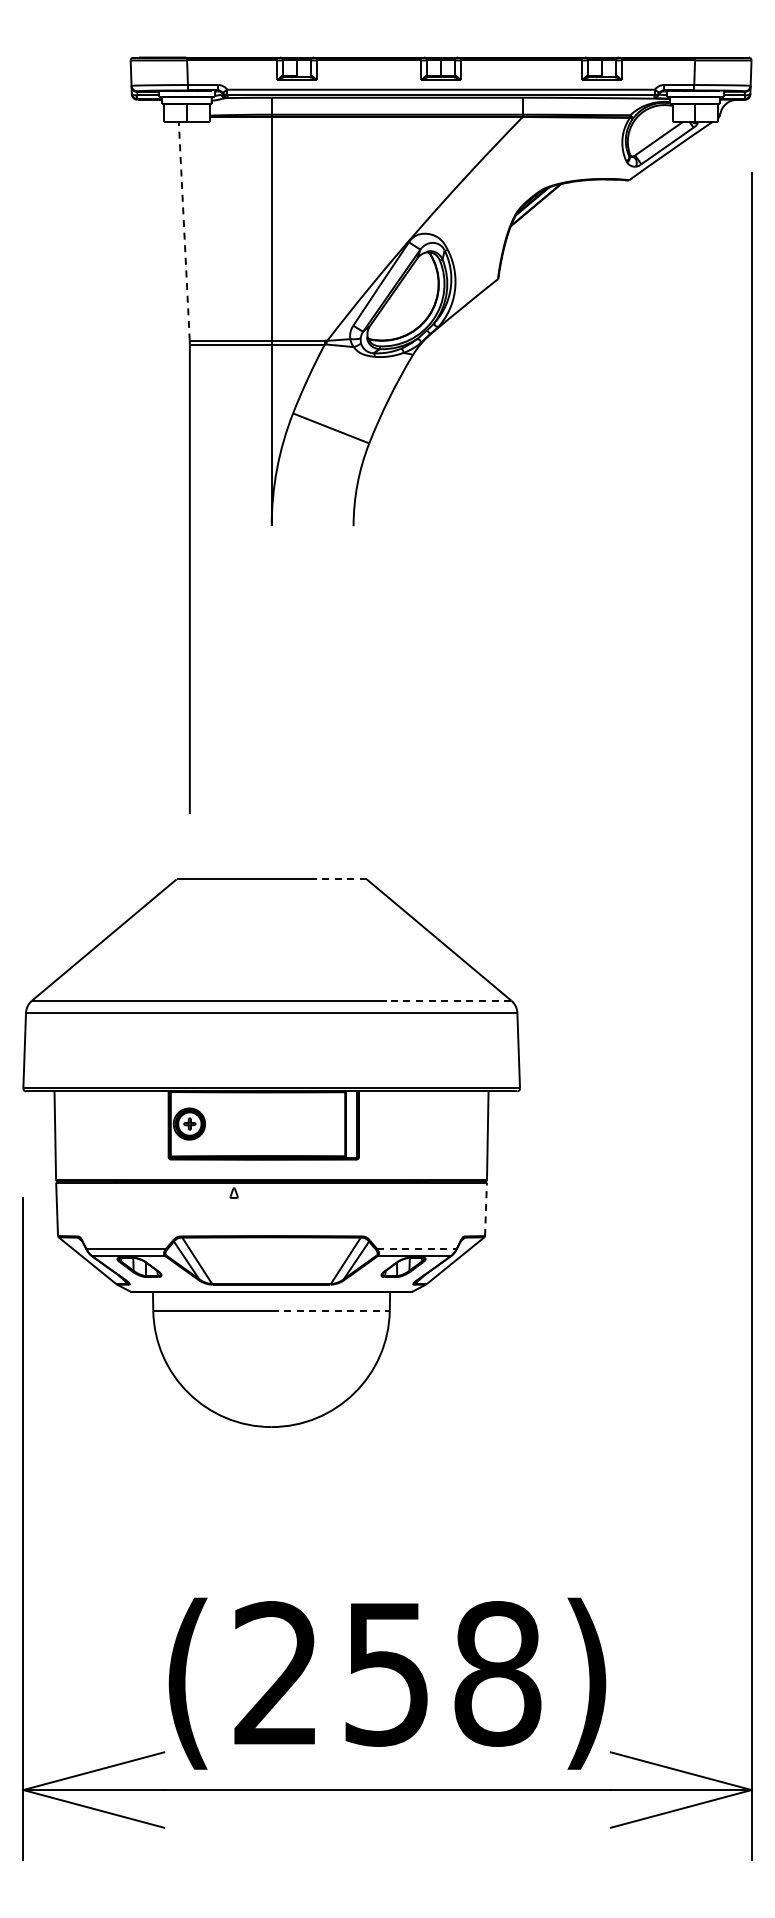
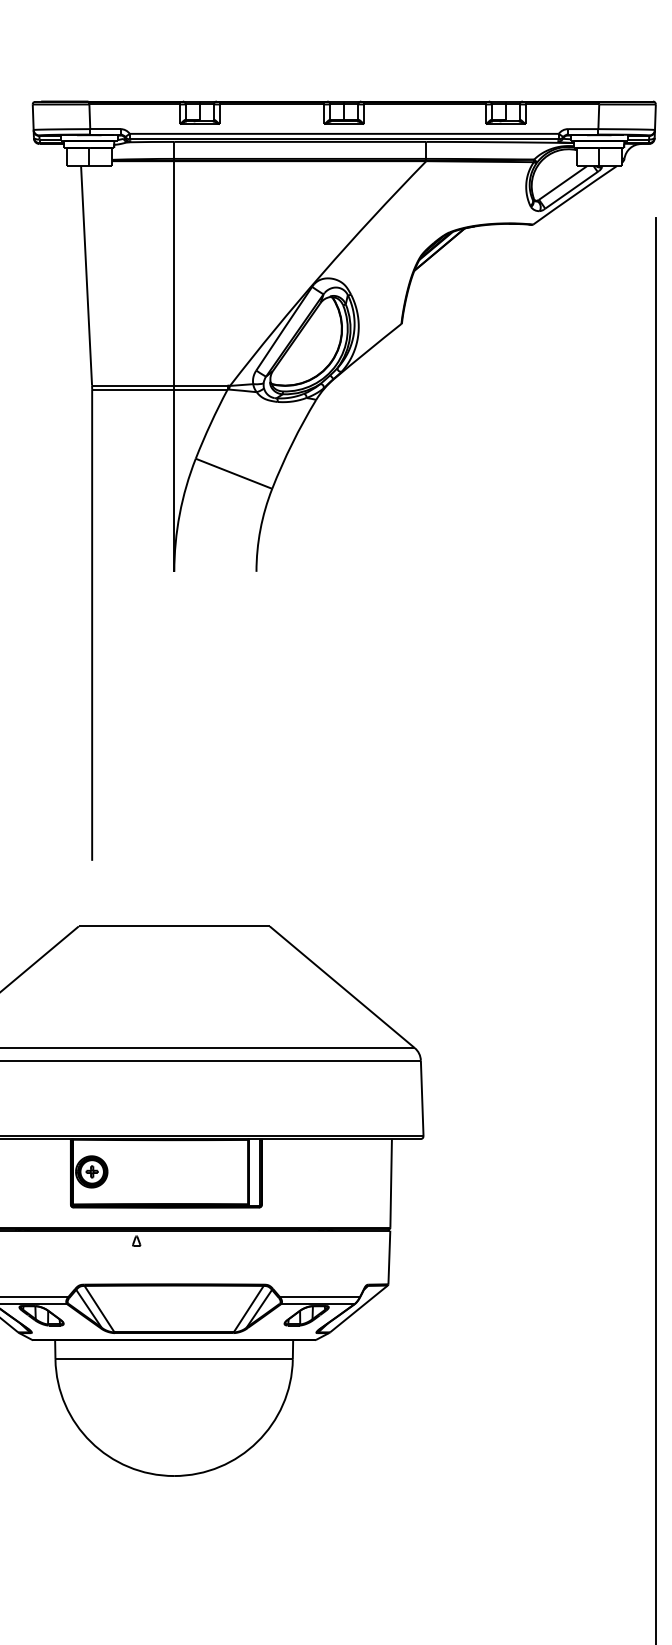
line: (184, 230) -> (86, 275), dashed -> solid
line: (342, 879) -> (245, 926), dashed -> solid
line: (448, 1000) -> (351, 1047), dashed -> solid
line: (485, 1209) -> (388, 1257), dashed -> solid
line: (416, 1248) -> (319, 1296), dashed -> solid
line: (331, 1310) -> (234, 1359), dashed -> solid

